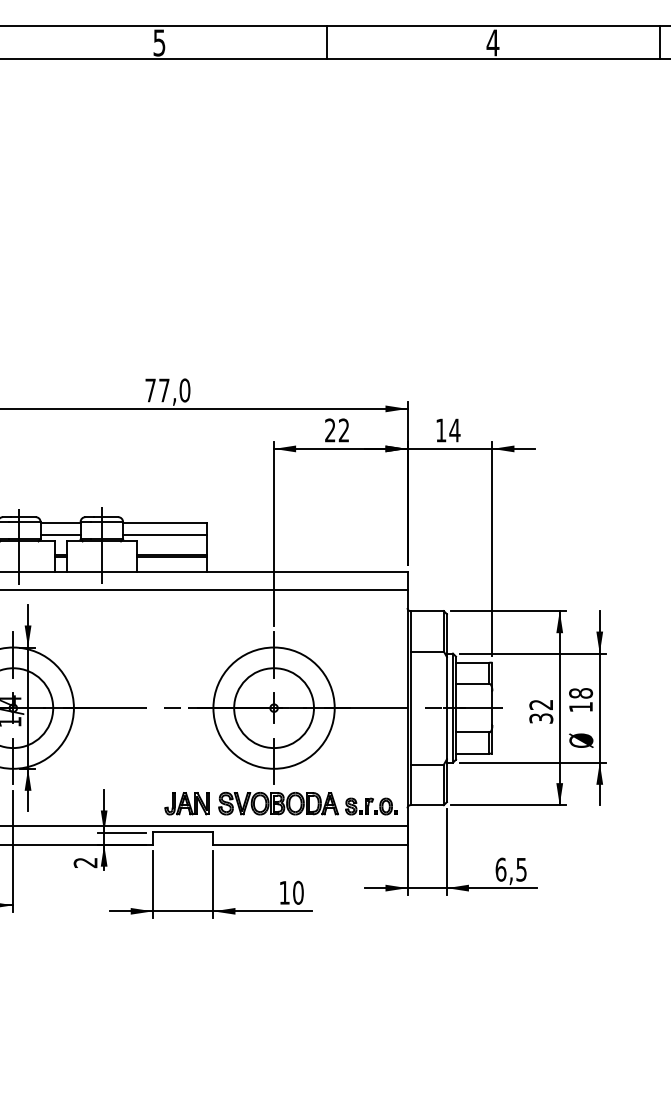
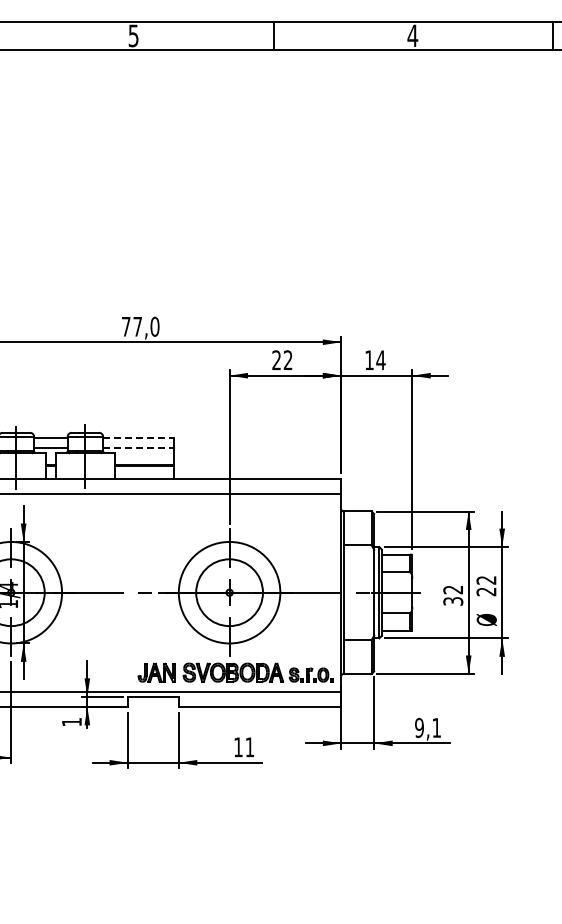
line: (165, 522) -> (138, 437), solid -> dashed
line: (165, 535) -> (138, 448), solid -> dashed
text: (581, 699) -> (486, 585), 18 -> 22
text: (85, 863) -> (71, 722), 2 -> 1
text: (510, 869) -> (427, 727), 6,5 -> 9,1
text: (297, 893) -> (249, 747), 10 -> 11

